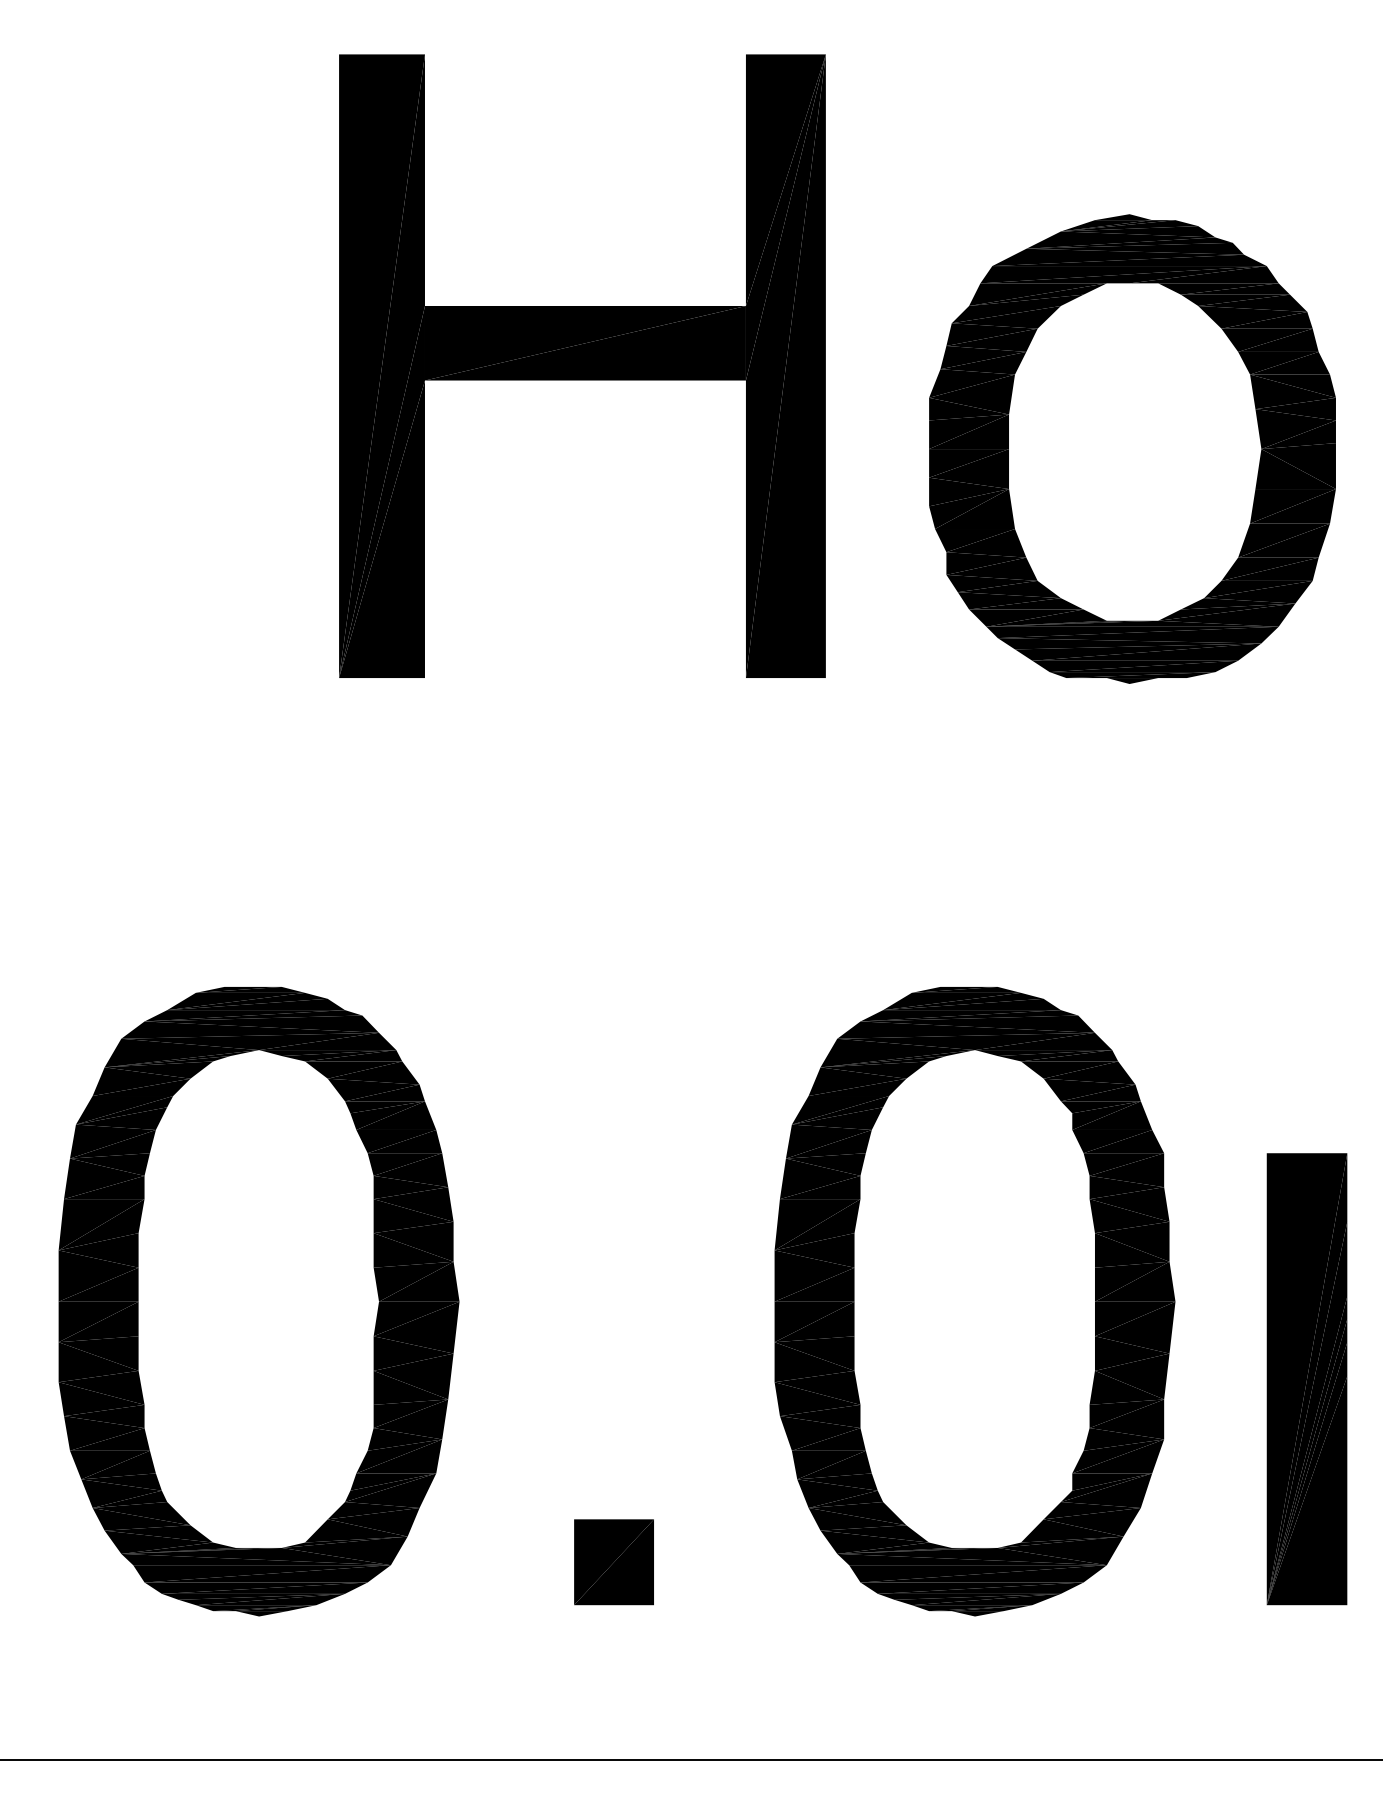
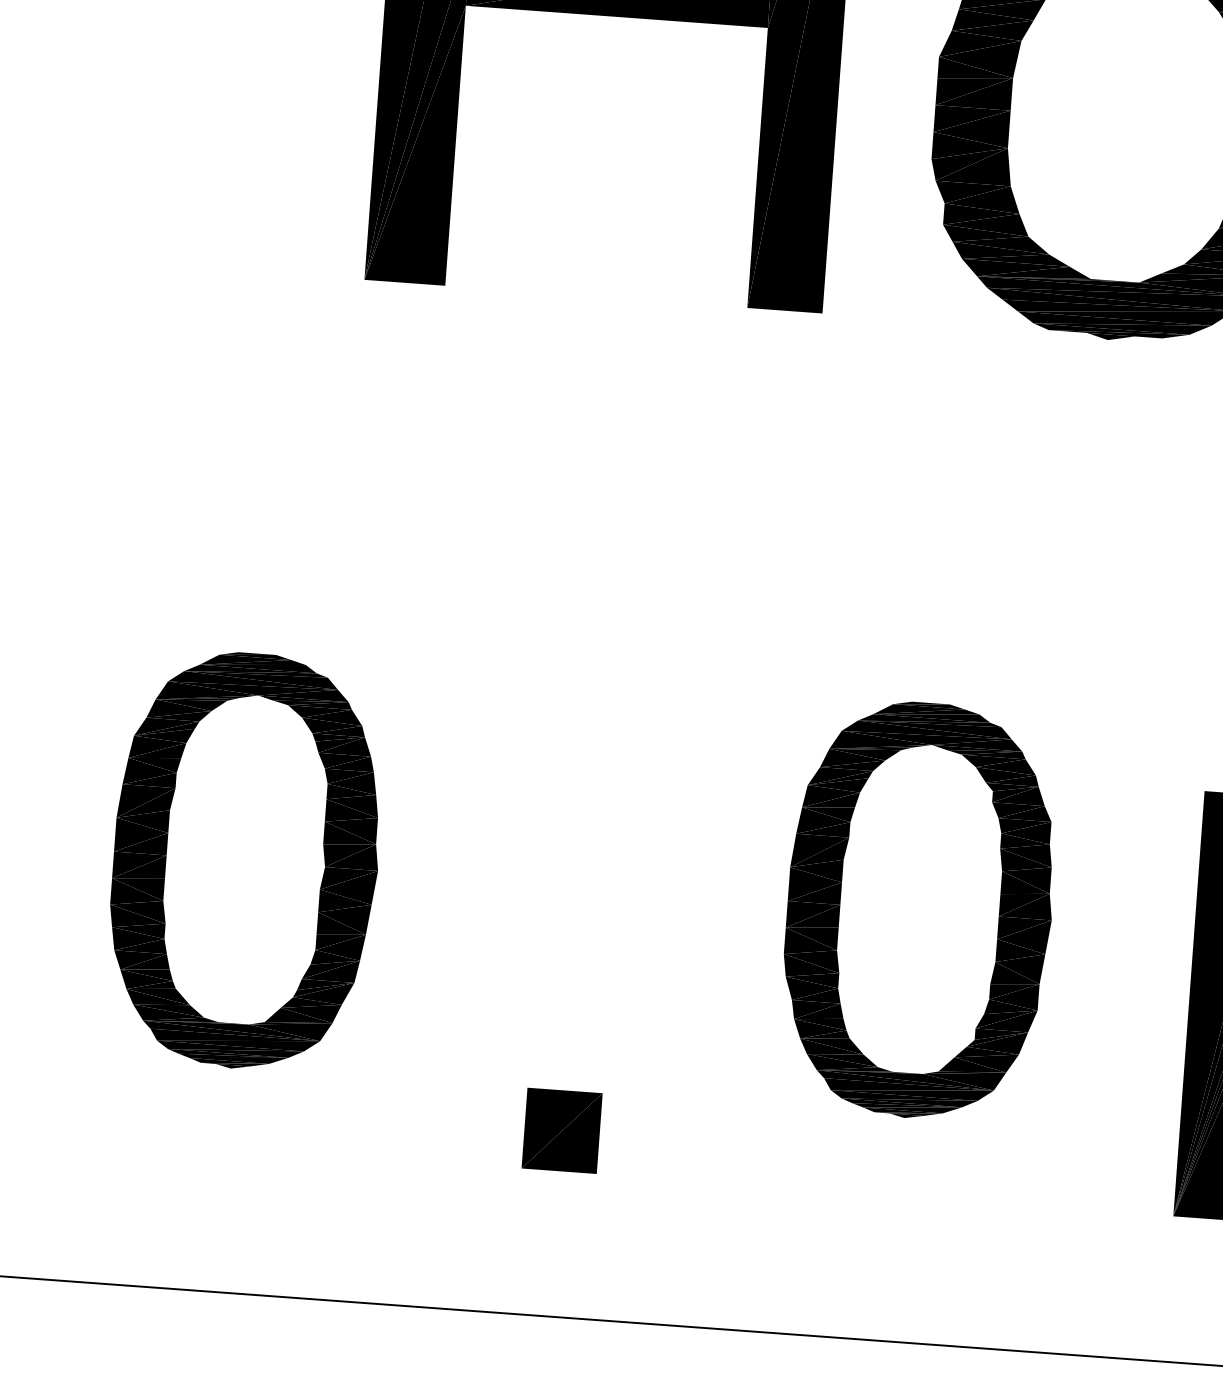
part: (258, 1301) -> (245, 860), size x0.7
part: (974, 1301) -> (919, 910), size x0.7

